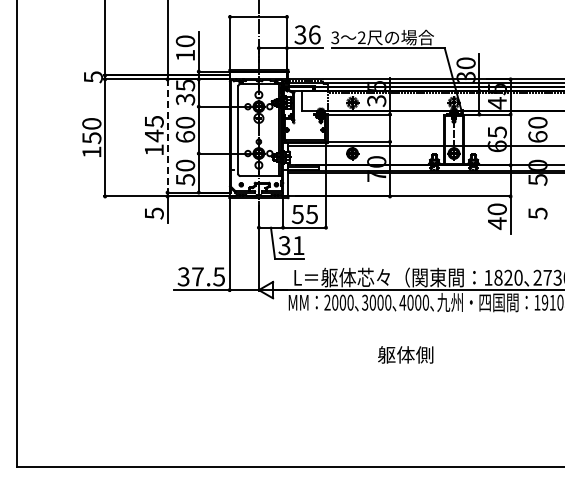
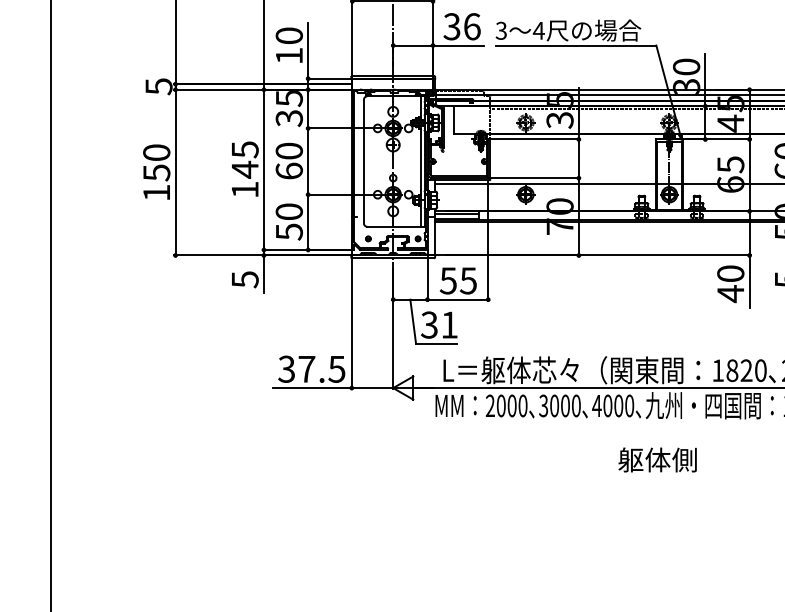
text: (361, 37) -> (538, 30), 2 -> 4
line: (167, 135) -> (263, 169), dashed -> solid
text: (405, 354) -> (657, 459), moved

